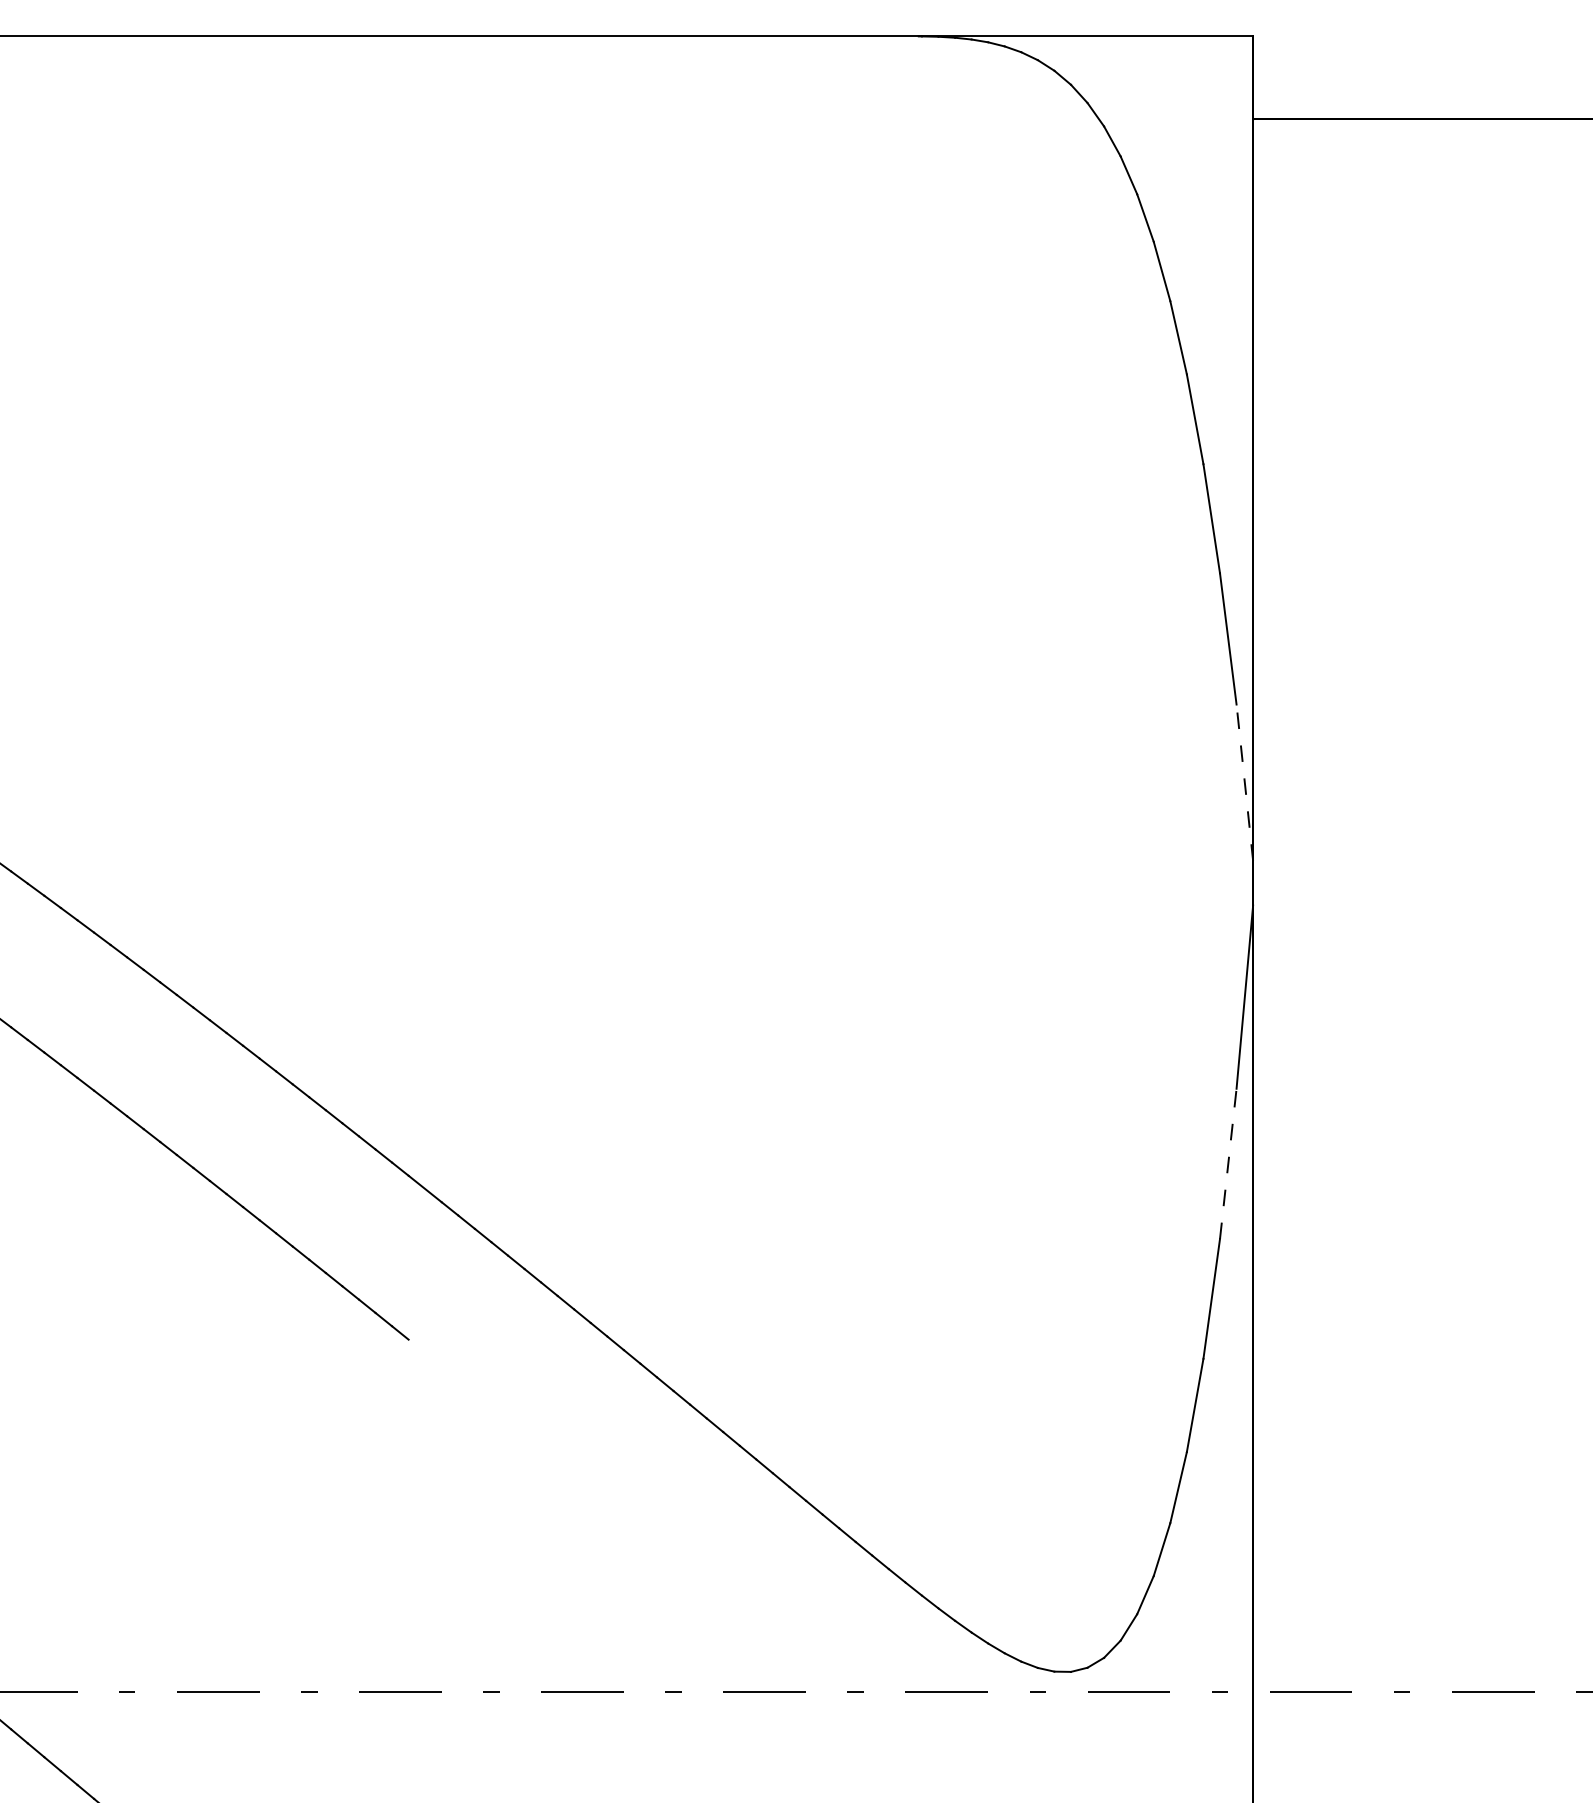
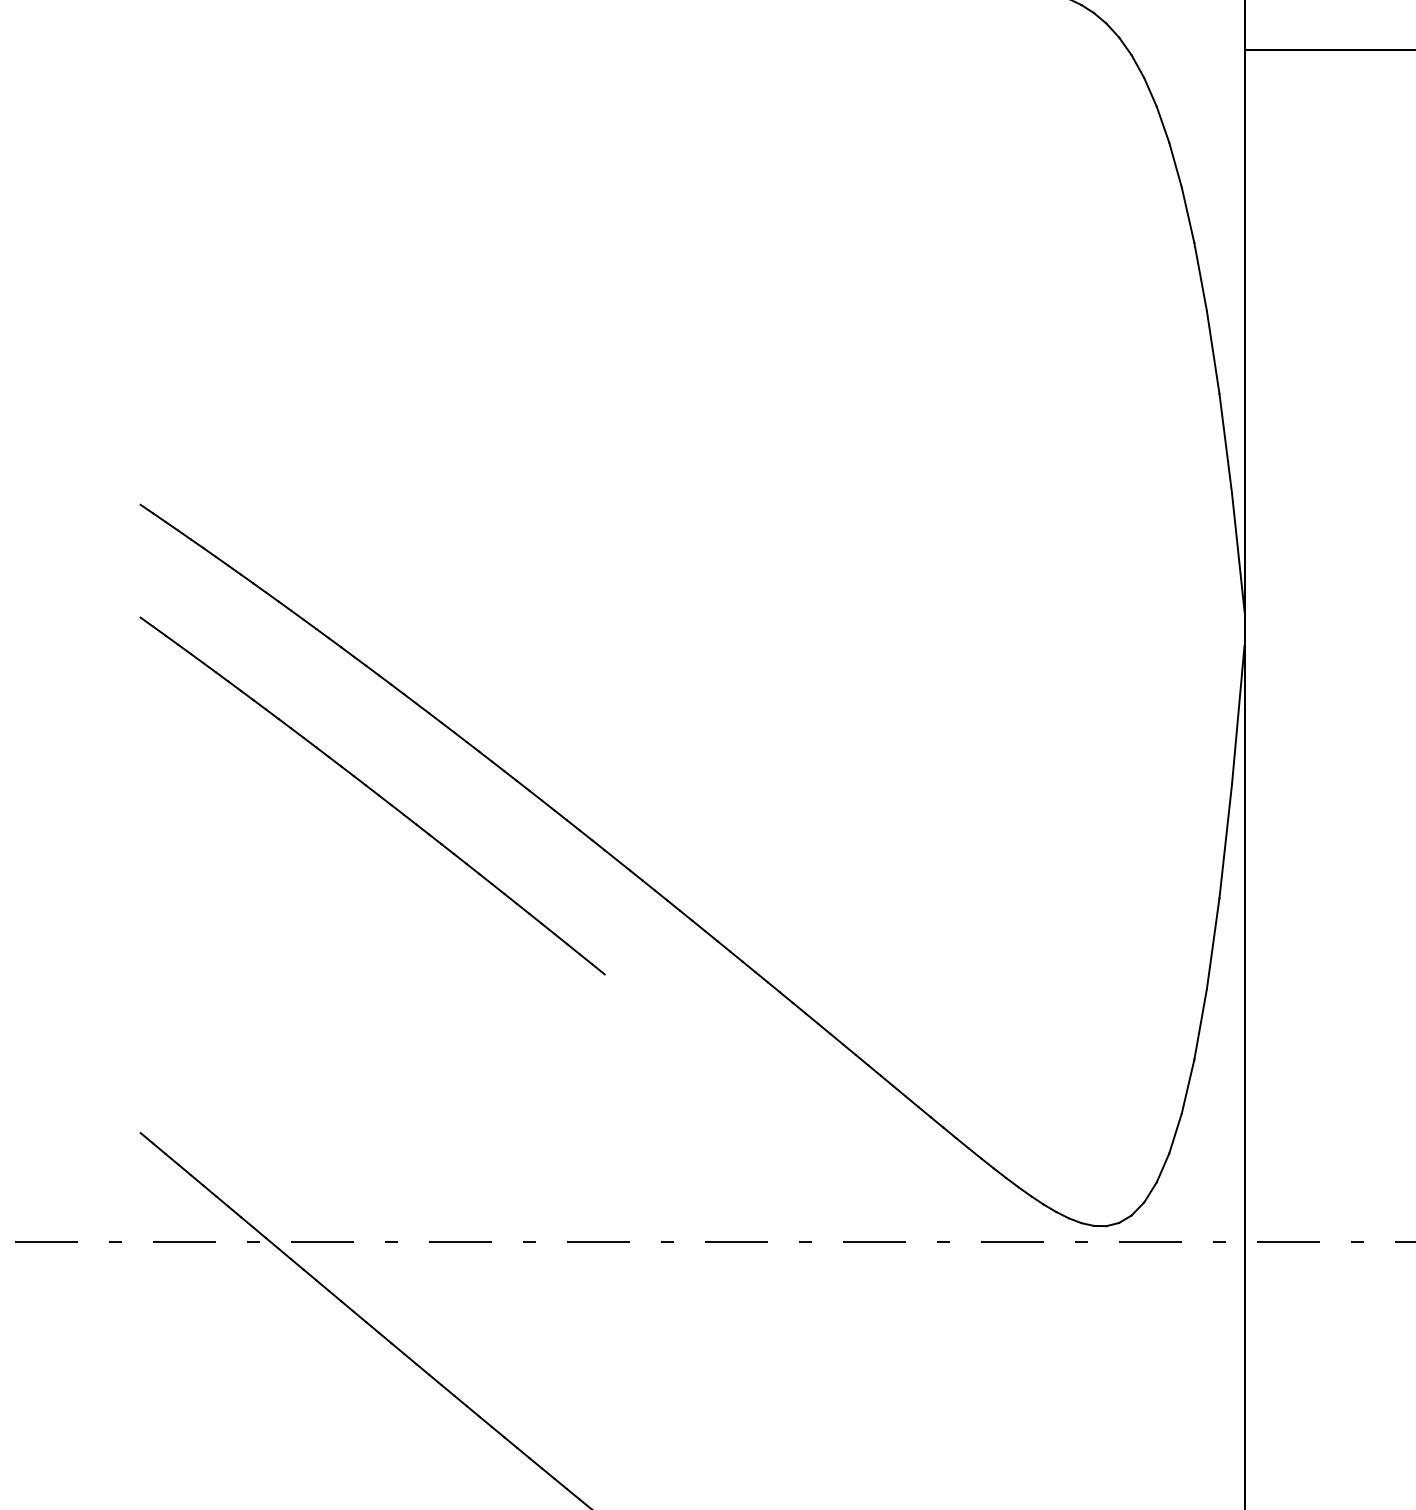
line: (1245, 781) -> (1238, 551), dashed -> solid
line: (1227, 1162) -> (1225, 840), dashed -> solid

